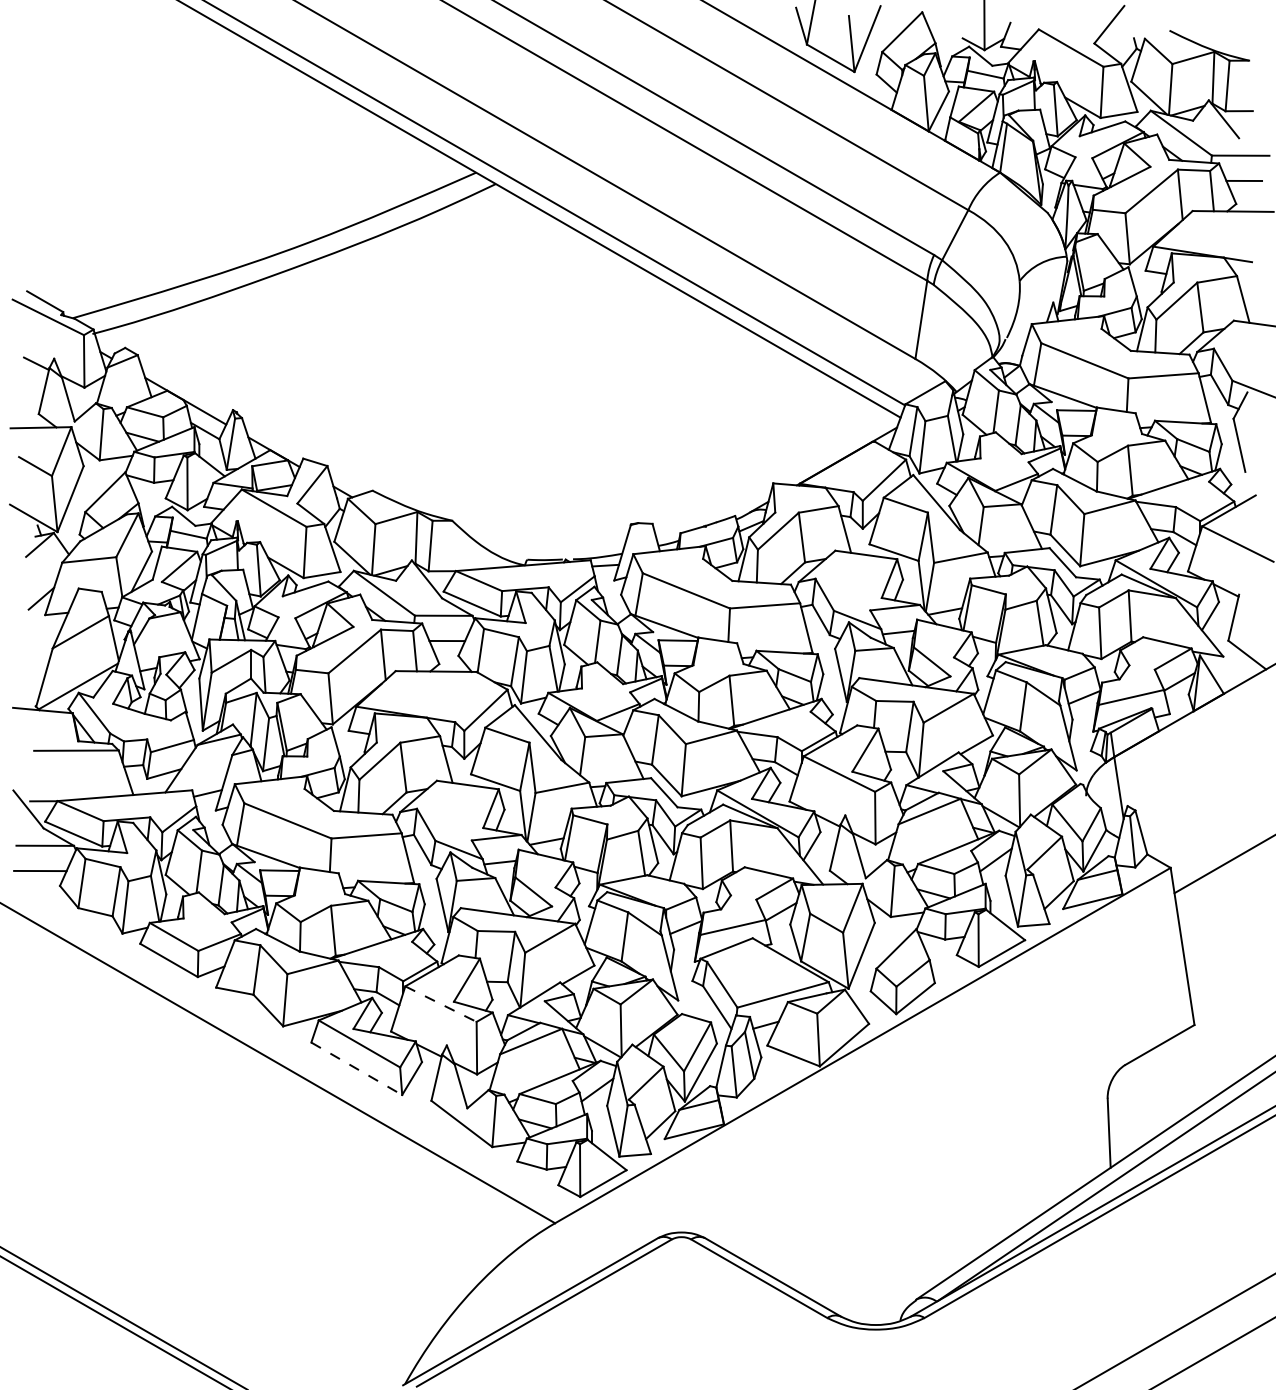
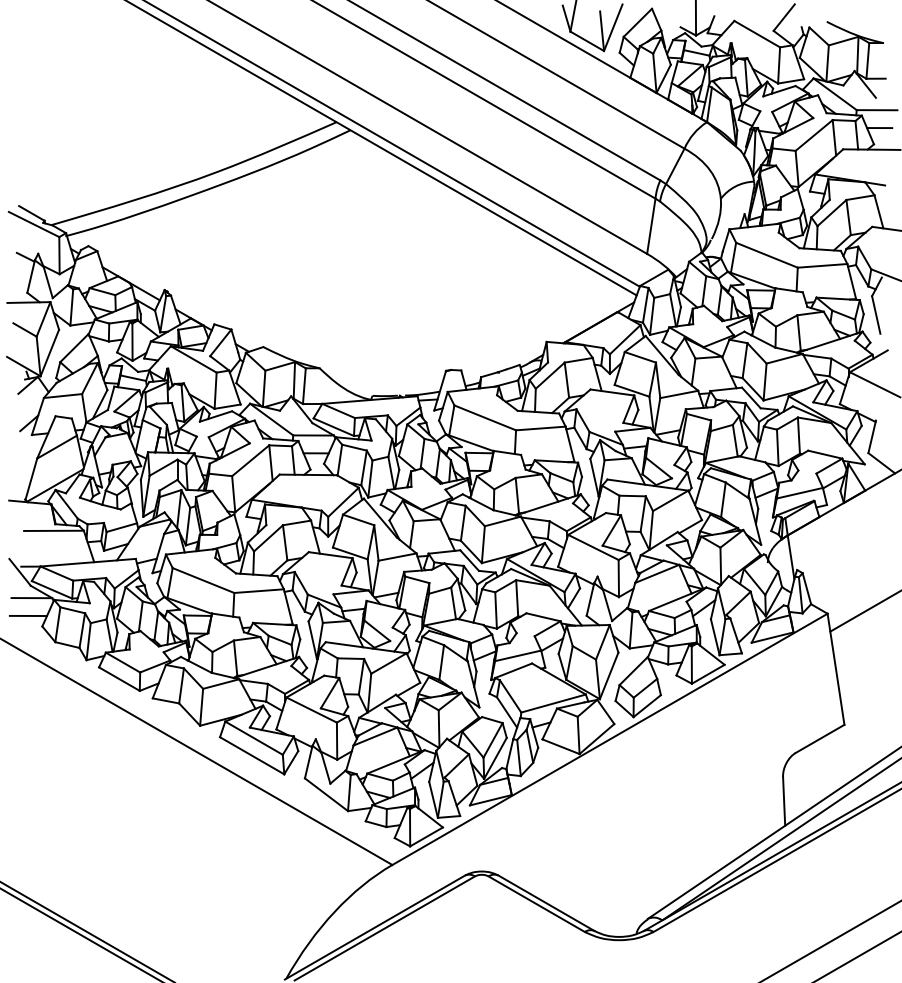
line: (442, 1004) -> (312, 710), dashed -> solid
line: (357, 1069) -> (252, 756), dashed -> solid

